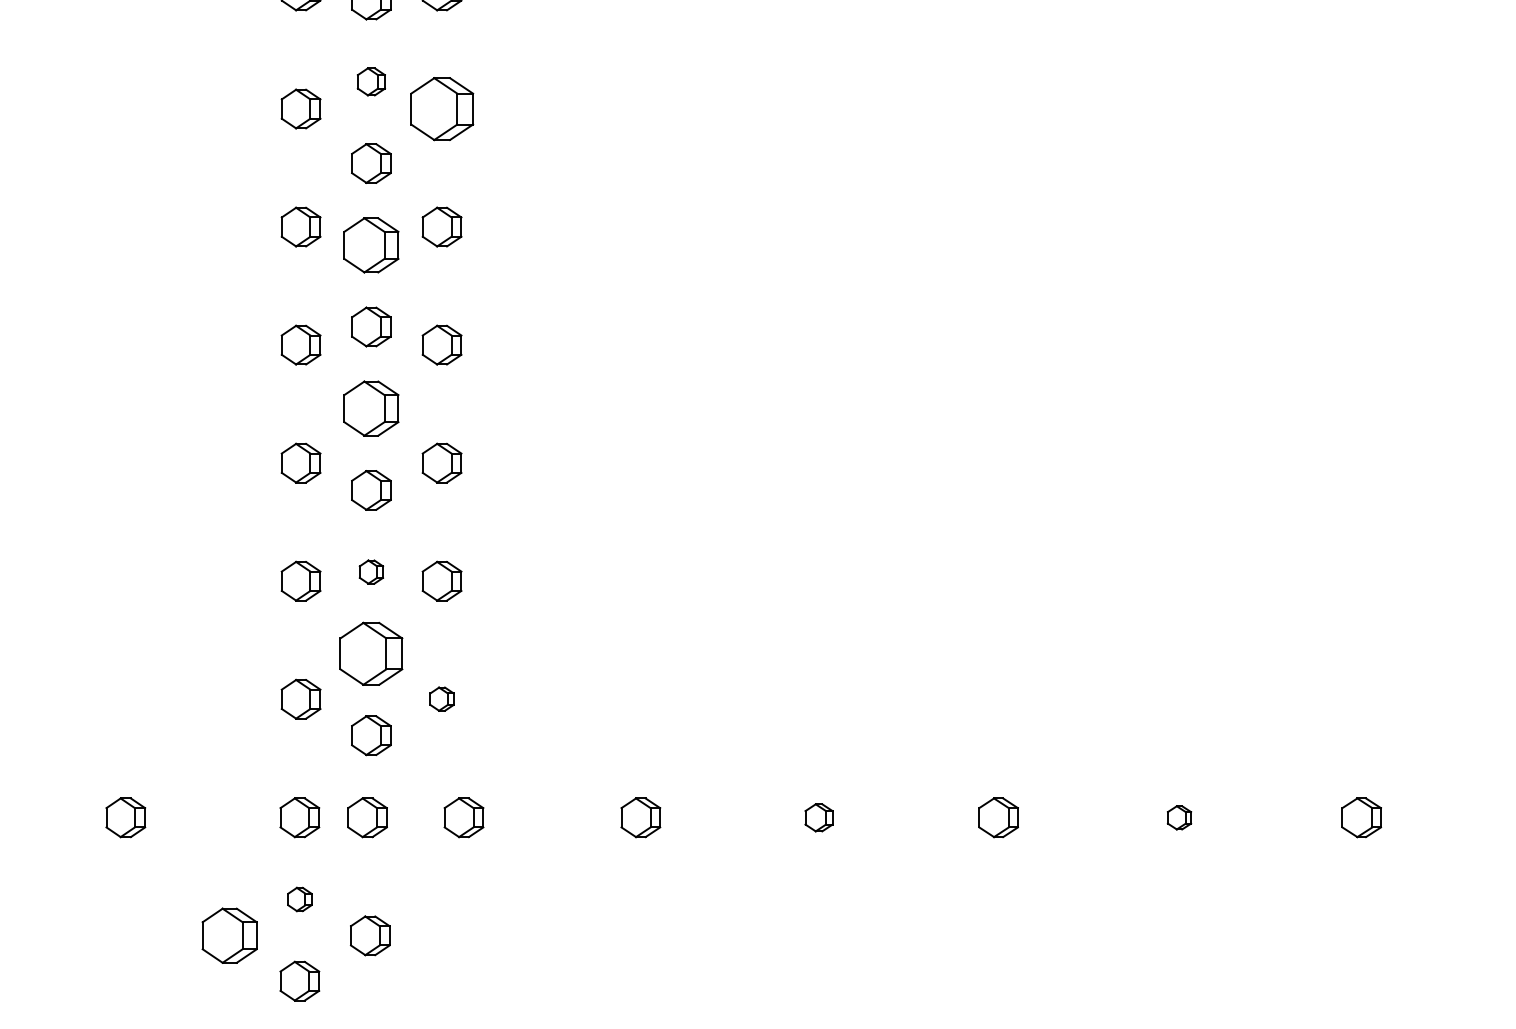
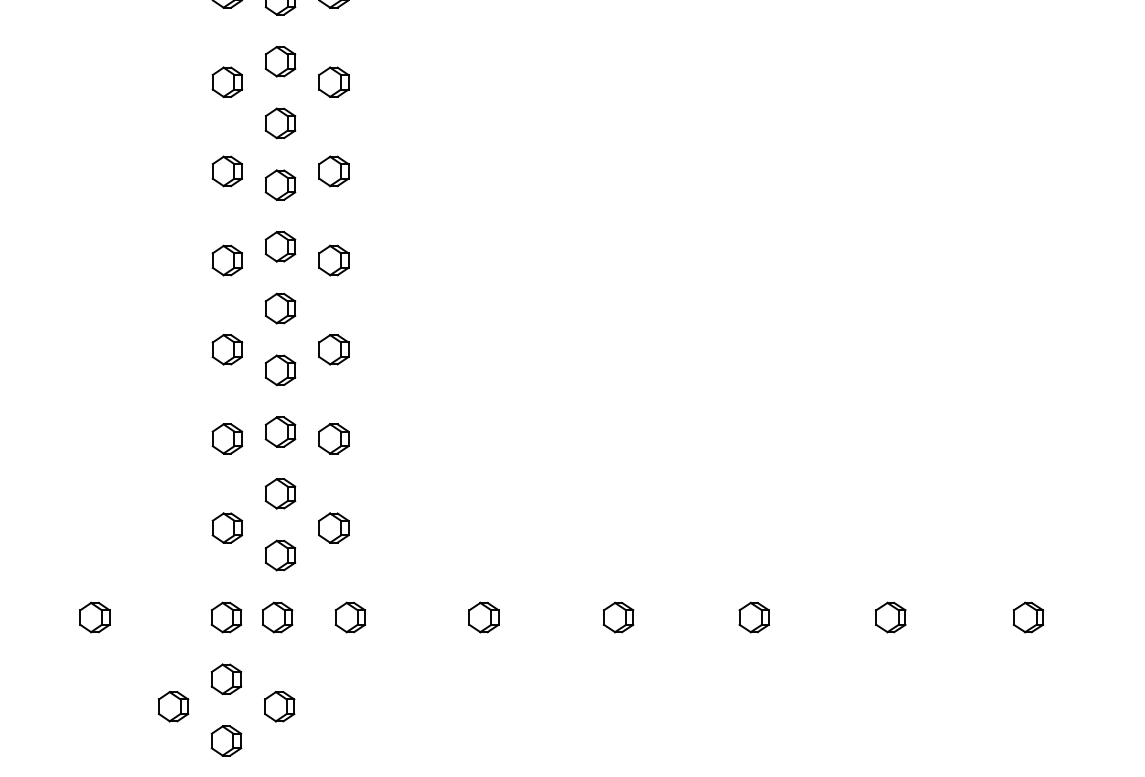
part: (371, 81) -> (280, 61), size x1.43
part: (441, 108) -> (333, 81), size x0.62
part: (371, 244) -> (280, 184), size x0.71
part: (371, 408) -> (280, 308), size x0.71
part: (371, 571) -> (280, 431), size x1.67
part: (371, 653) -> (280, 493), size x0.62
part: (441, 698) -> (333, 527), size x1.67
part: (818, 817) -> (618, 617), size x1.43
part: (1179, 817) -> (890, 617), size x1.67
part: (299, 899) -> (226, 679), size x1.67
part: (229, 935) -> (173, 706), size x0.71

